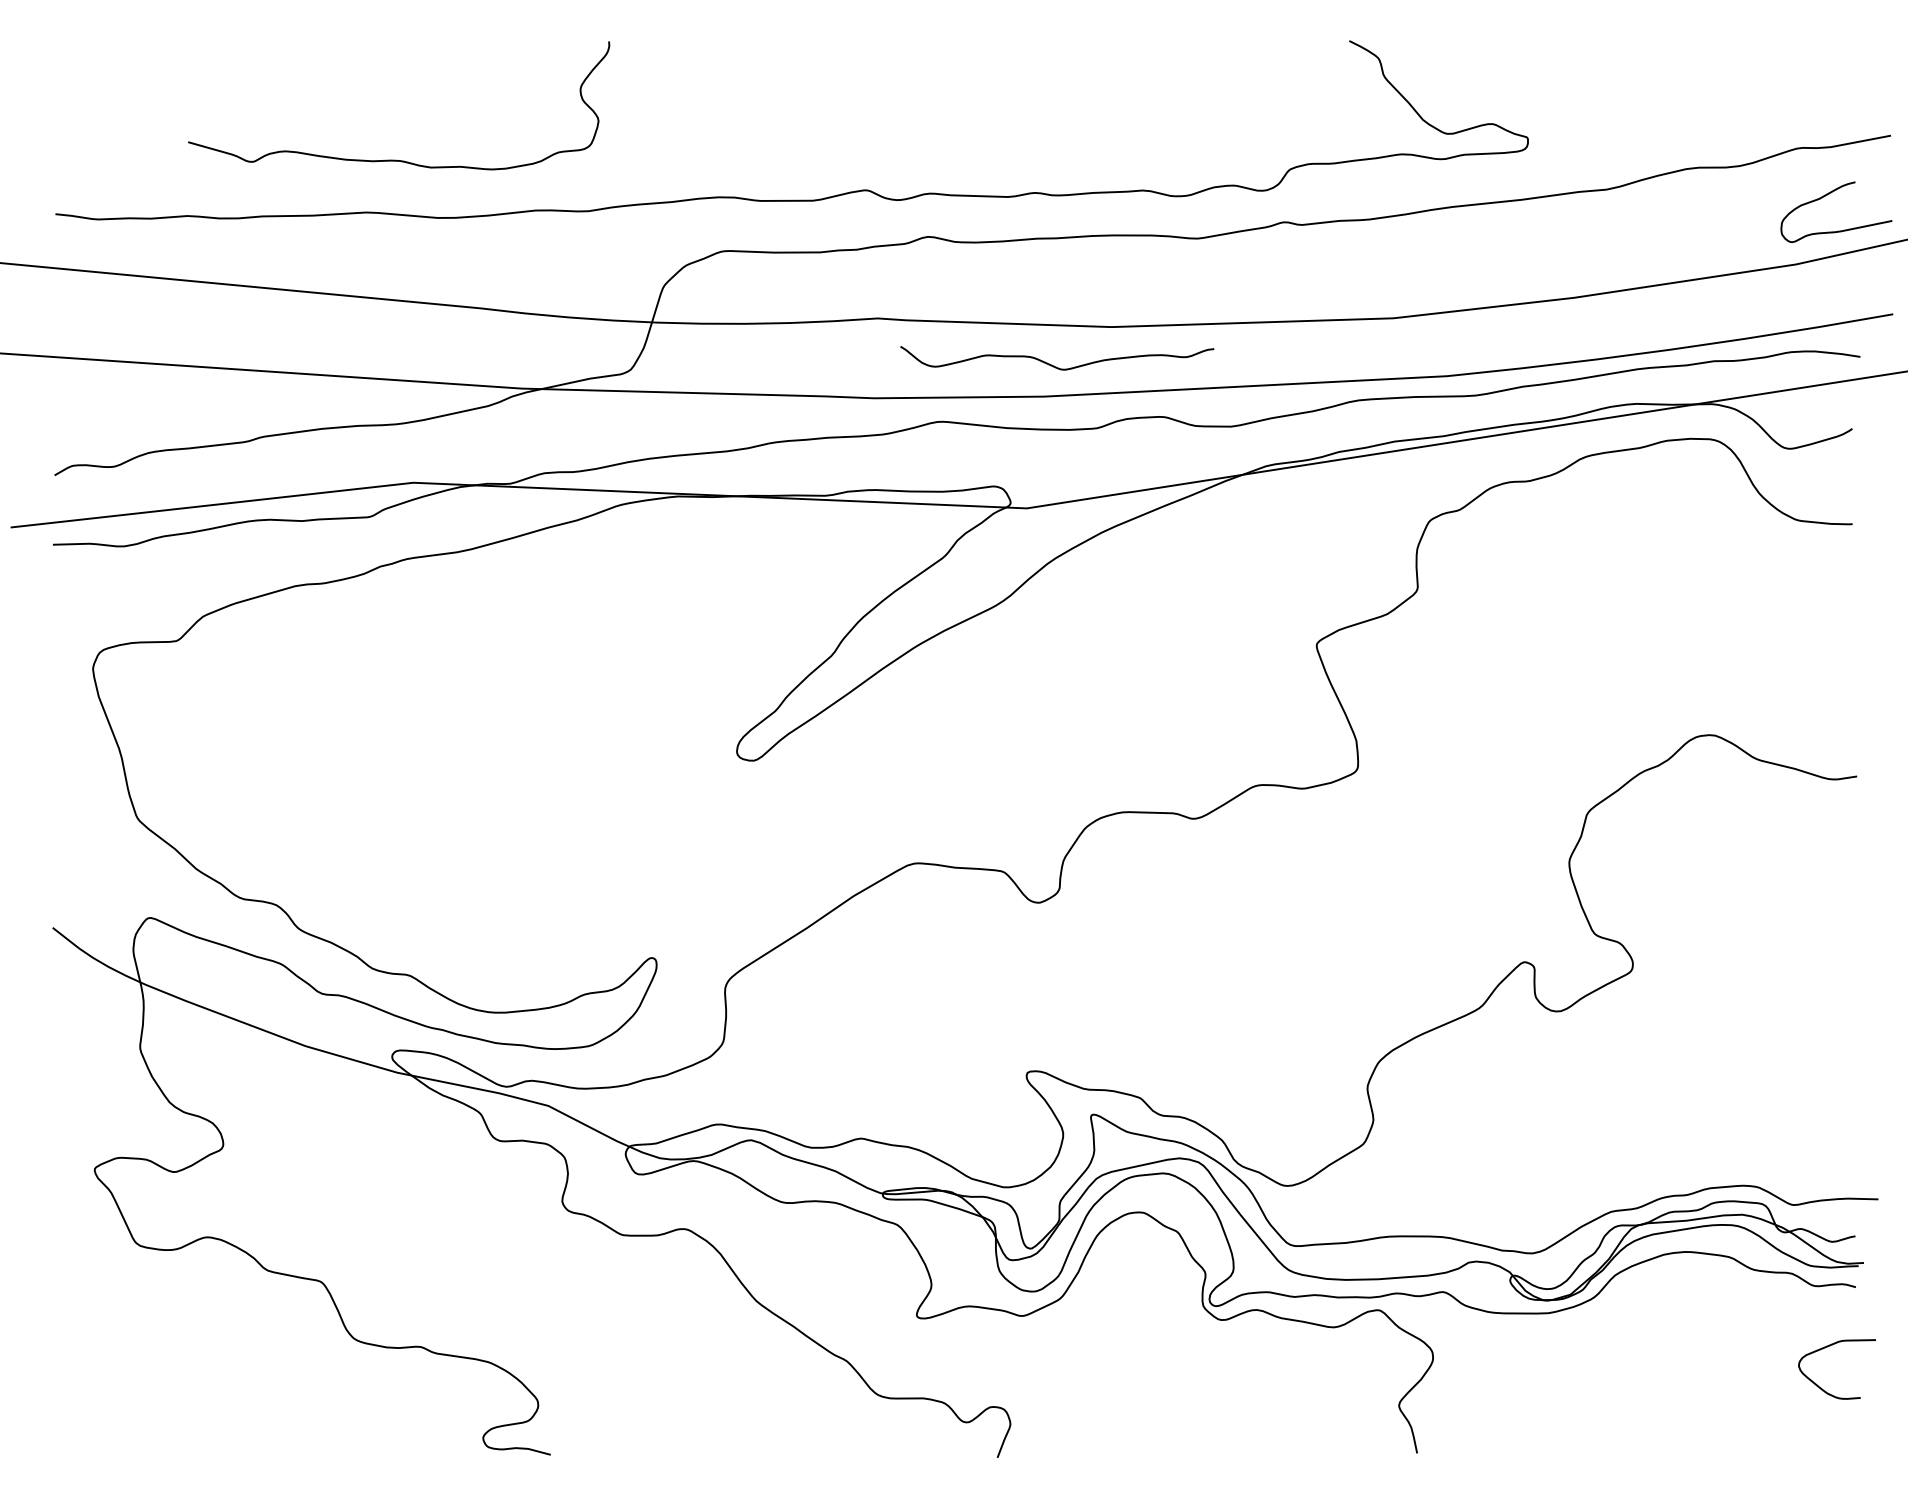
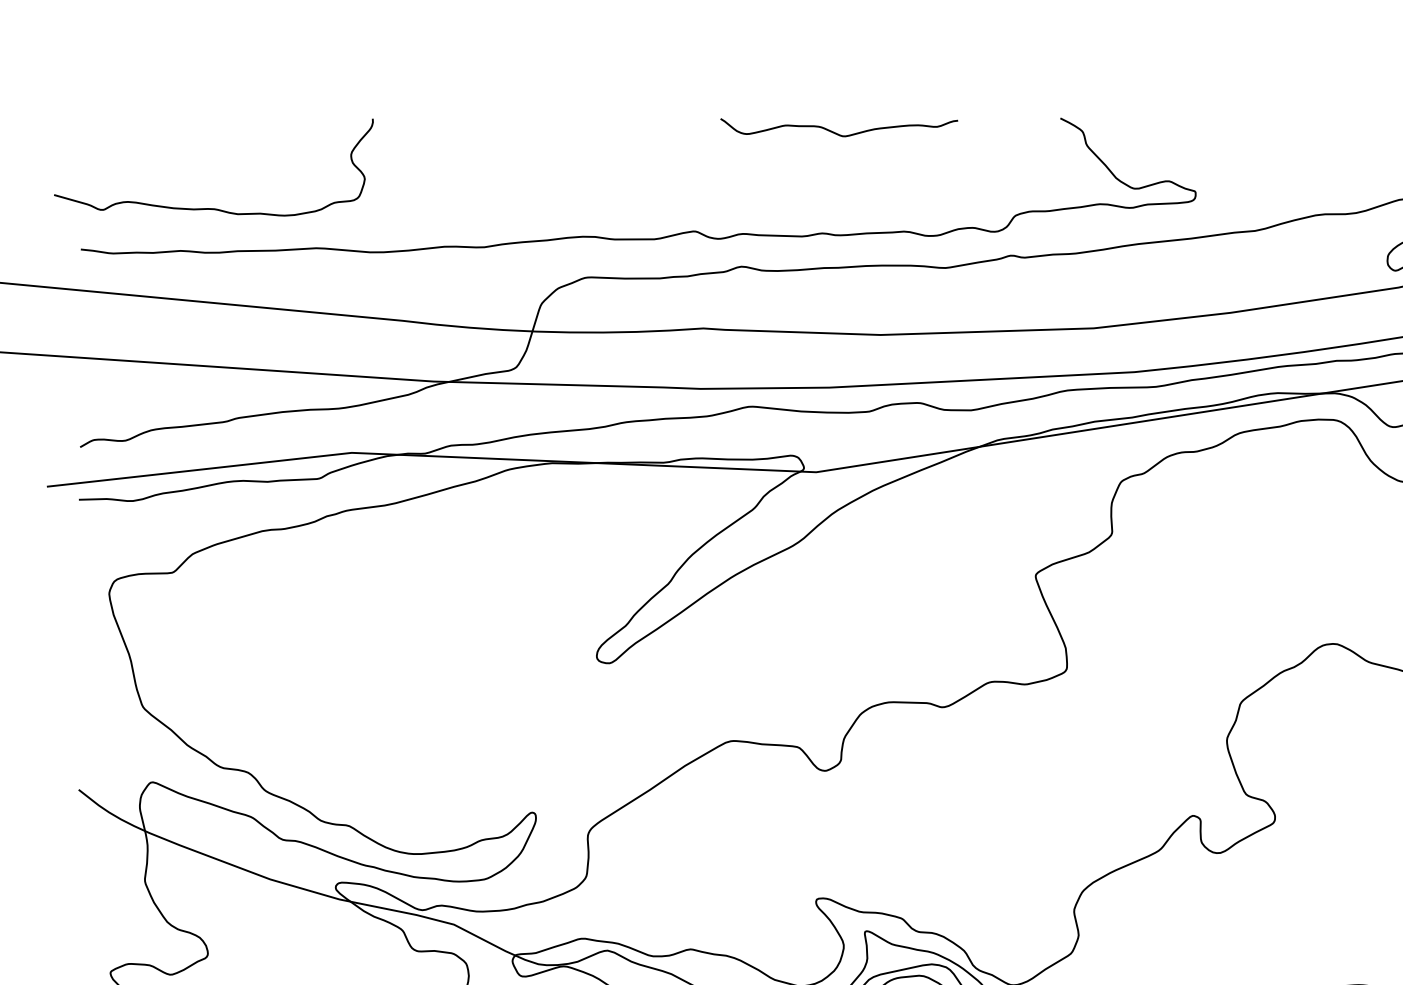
curve: (396, 159) -> (211, 208), moved
curve: (1054, 365) -> (837, 133), moved

